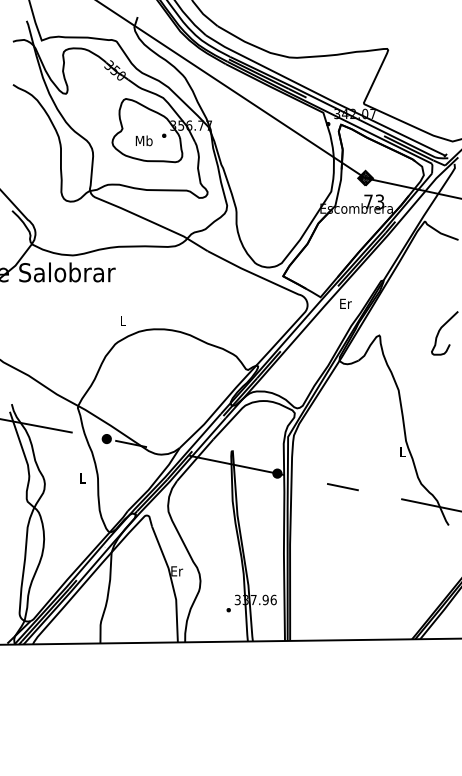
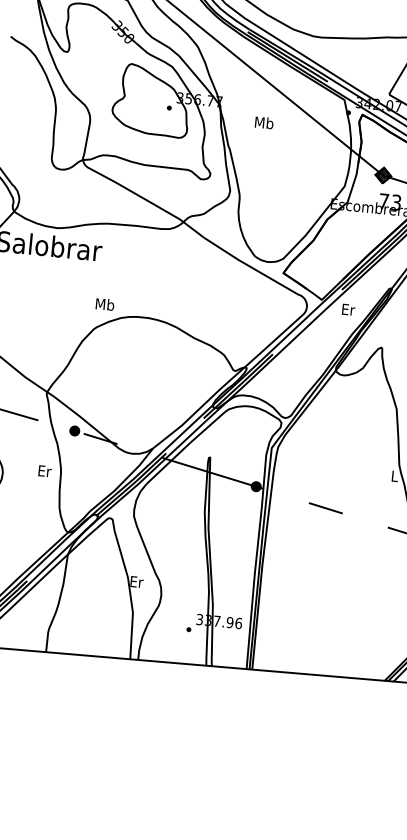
text: (143, 140) -> (263, 122), moved
text: (122, 320) -> (104, 304), L -> Mb
text: (83, 478) -> (45, 471), L -> Er

